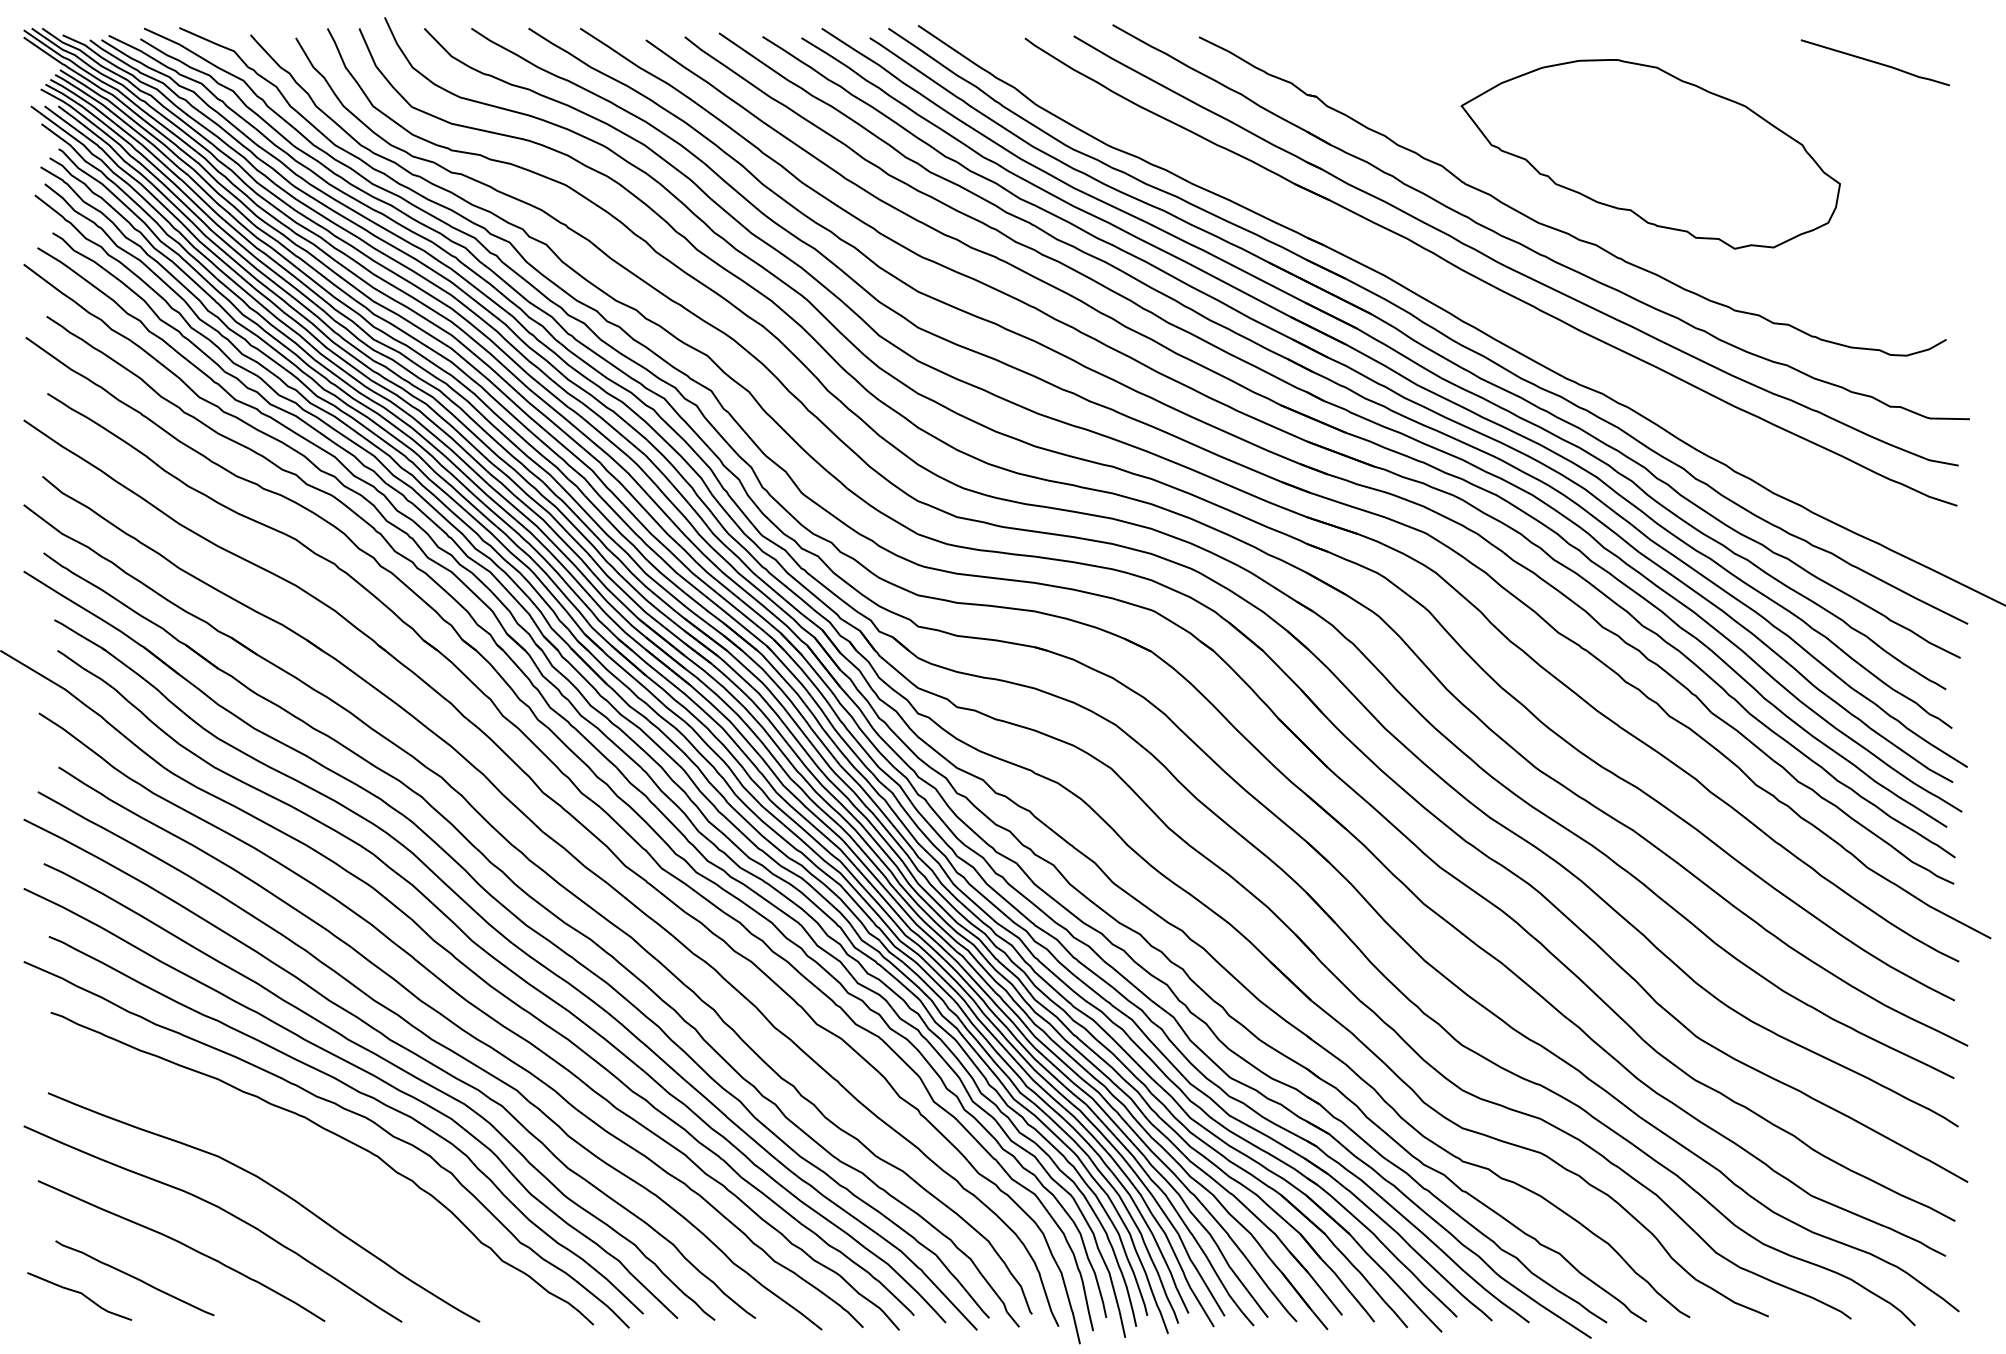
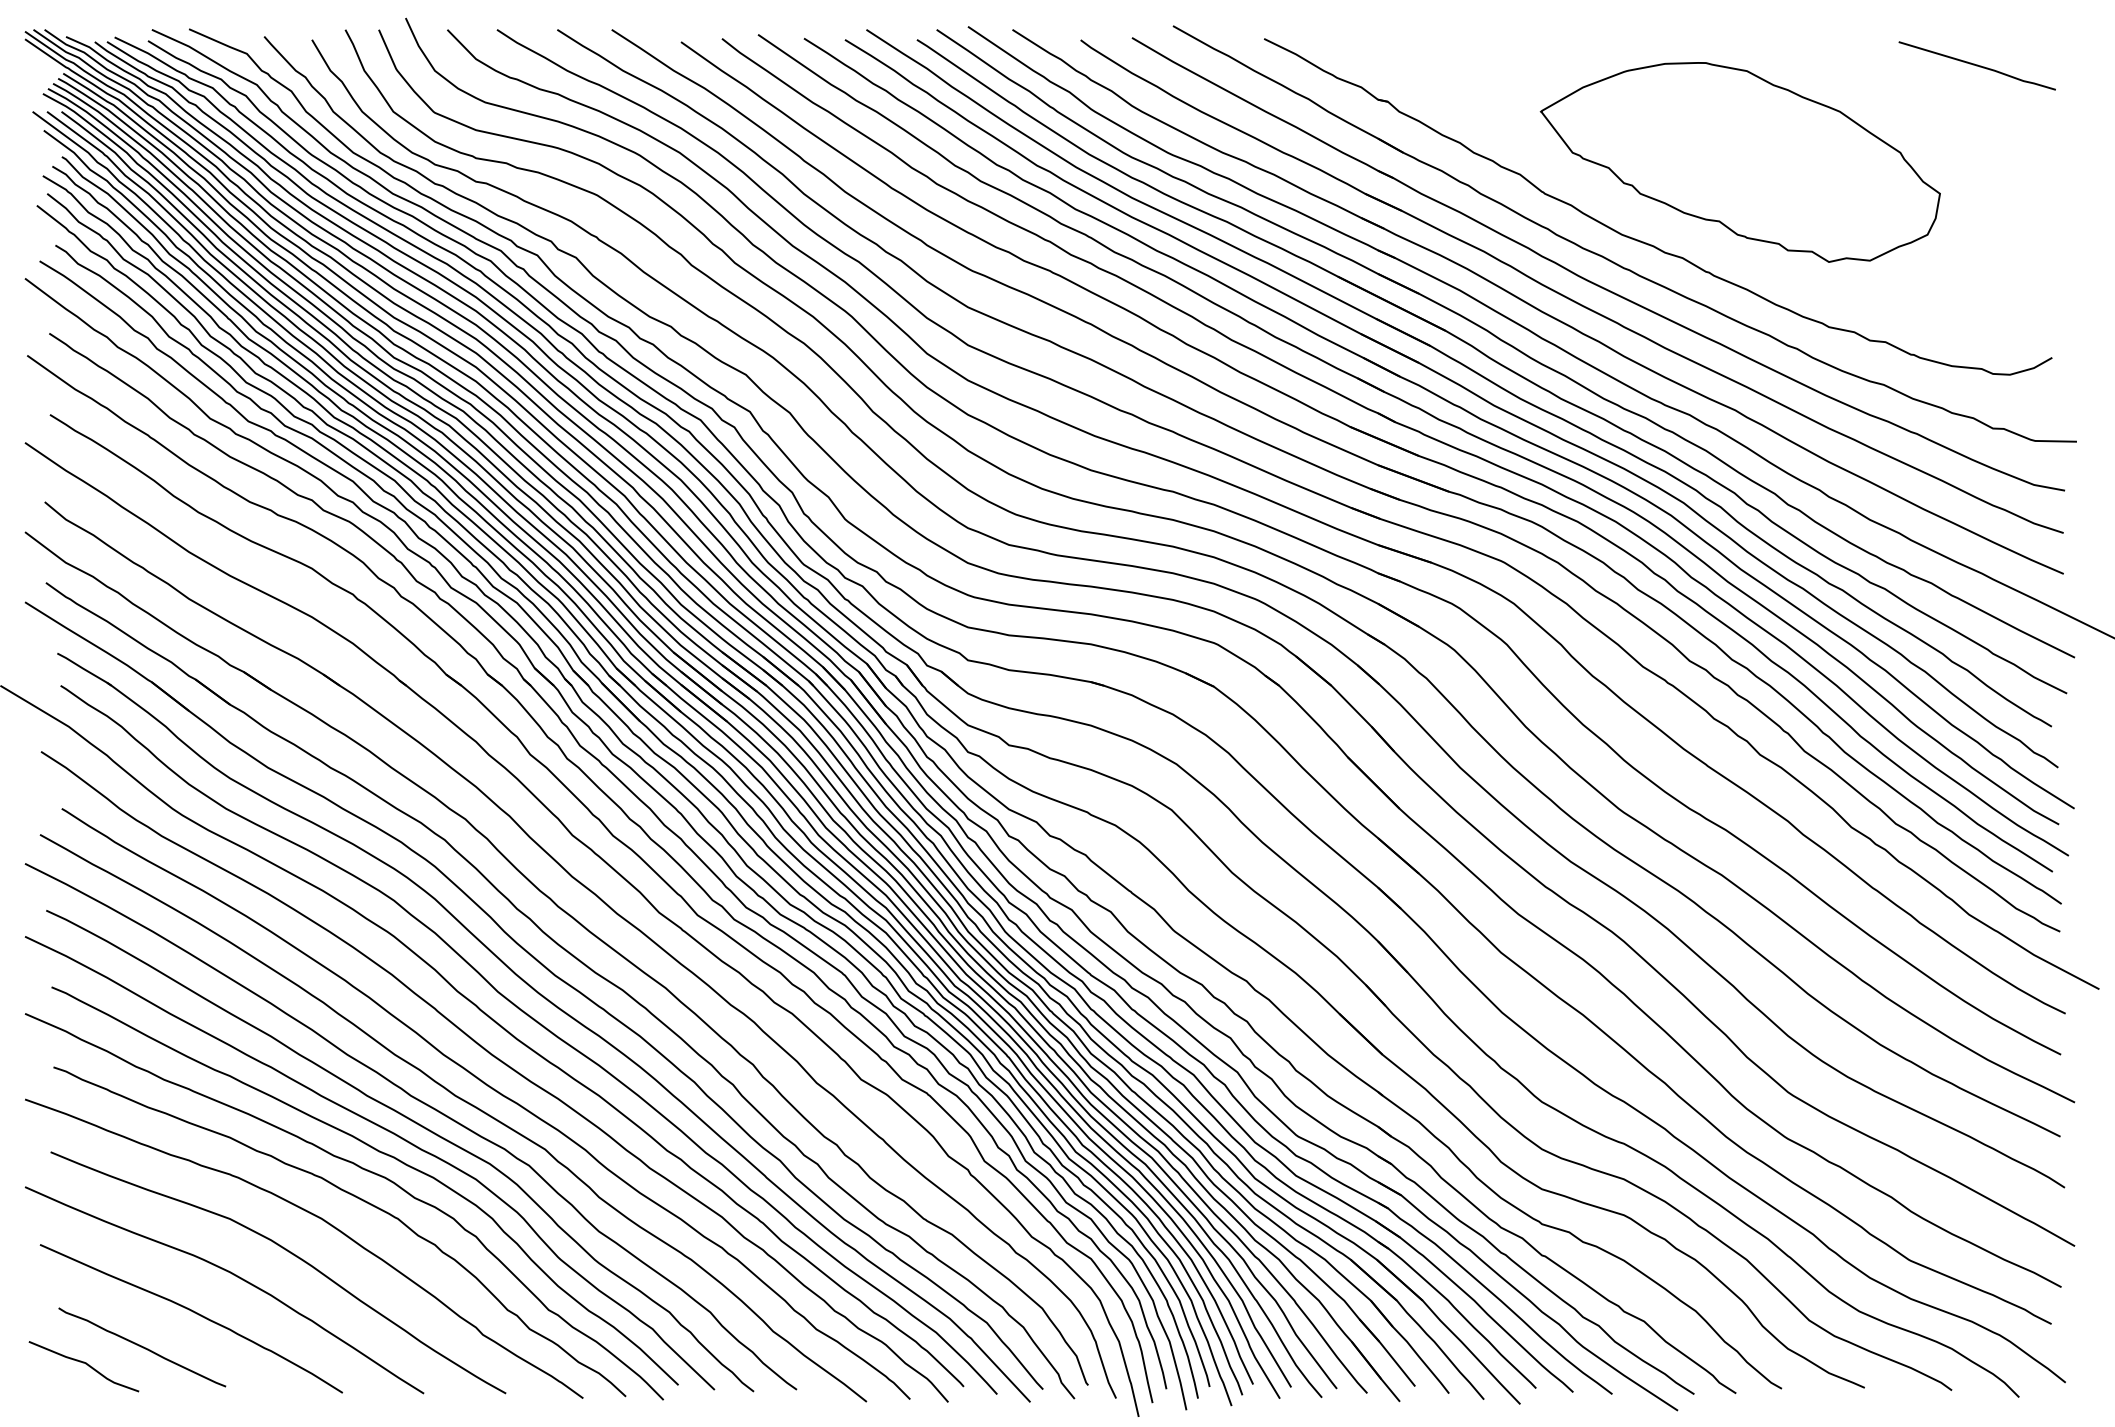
part: (1458, 286) -> (1537, 301), added
curve: (306, 1158) -> (323, 1221), added

